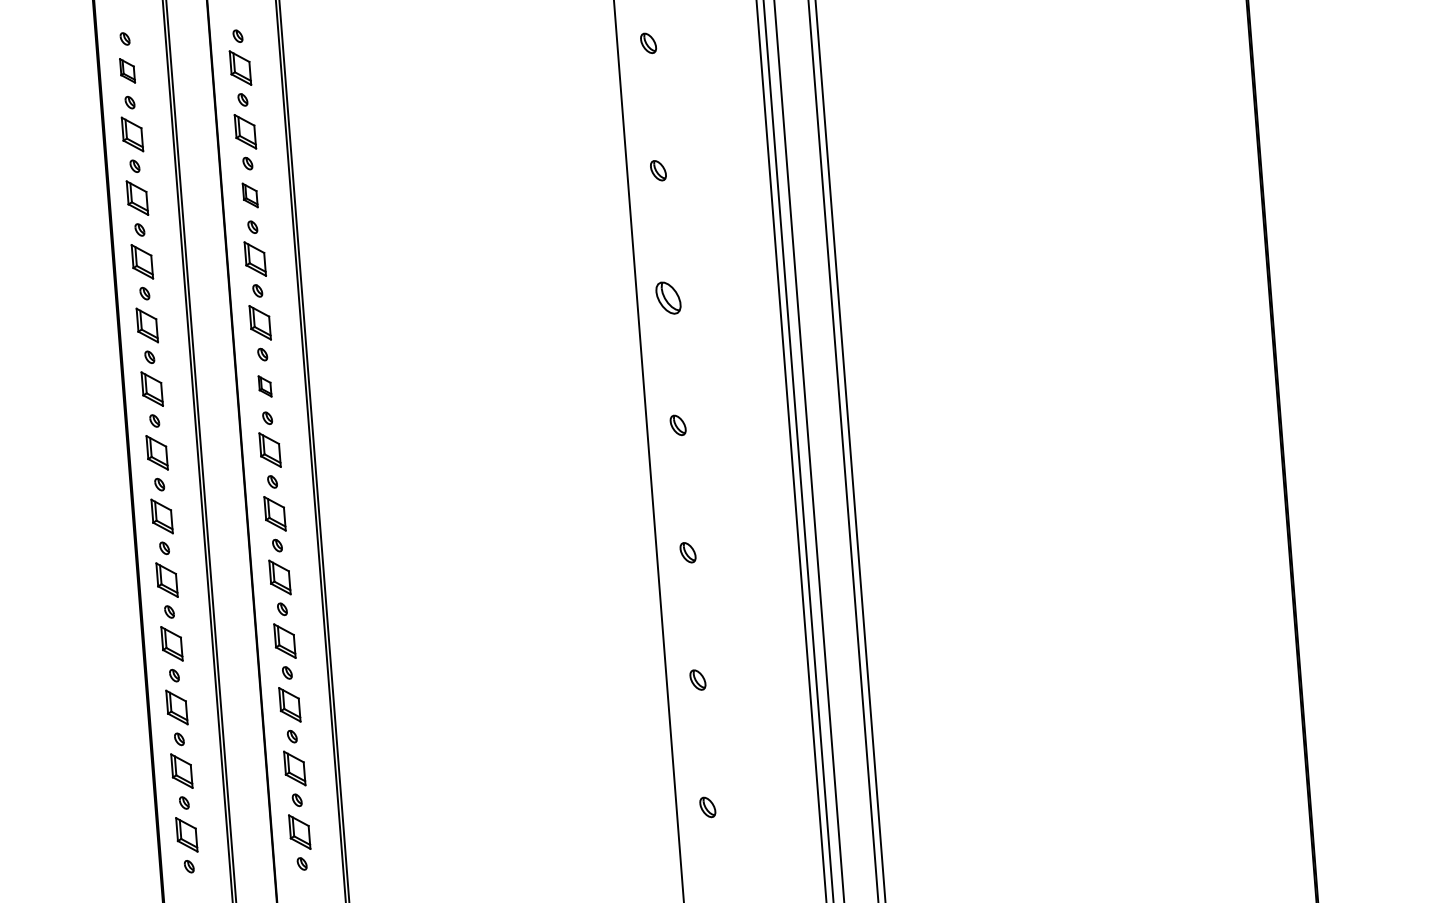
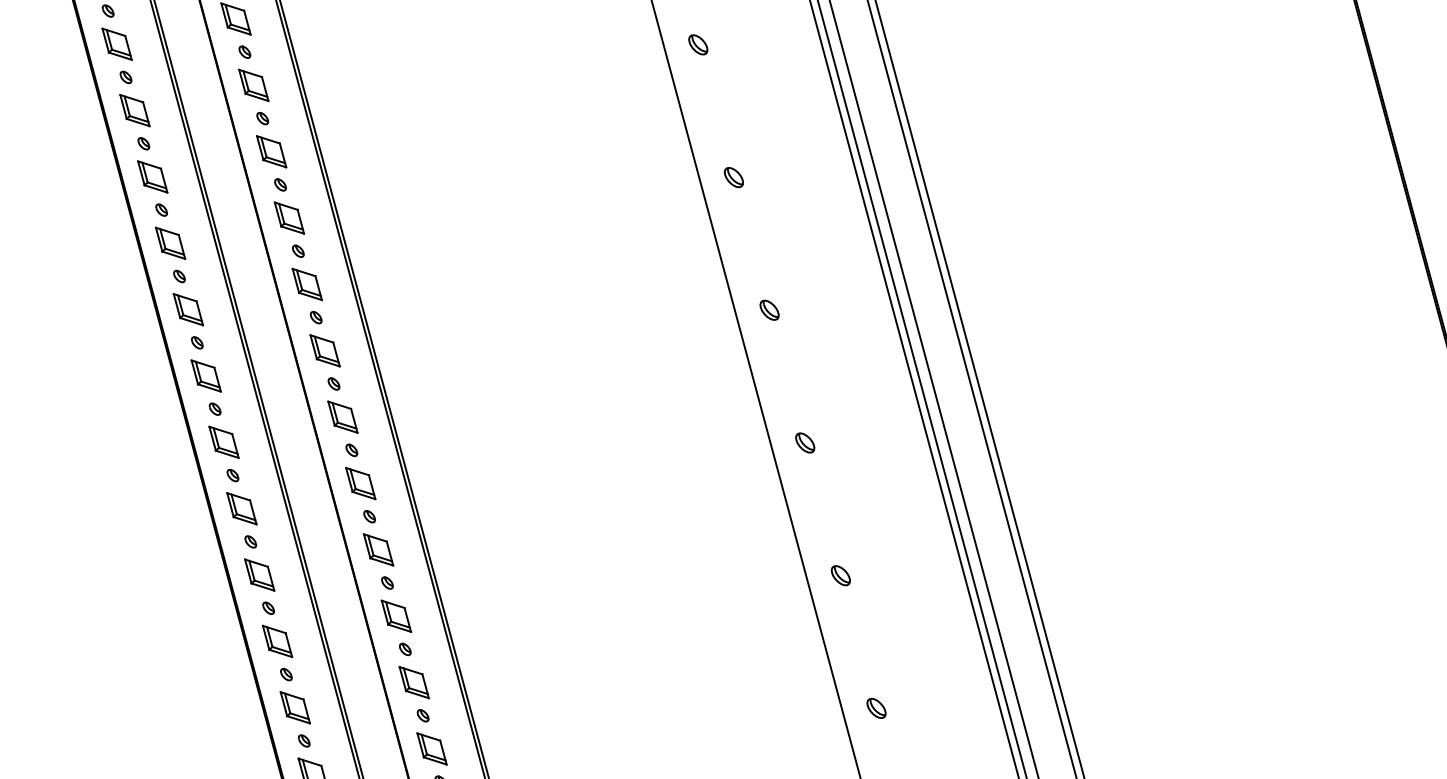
part: (127, 70) -> (116, 43), size x1.43
part: (249, 195) -> (270, 151), size x1.43
part: (667, 297) -> (732, 177), size x0.62
part: (264, 386) -> (324, 351), size x1.67

